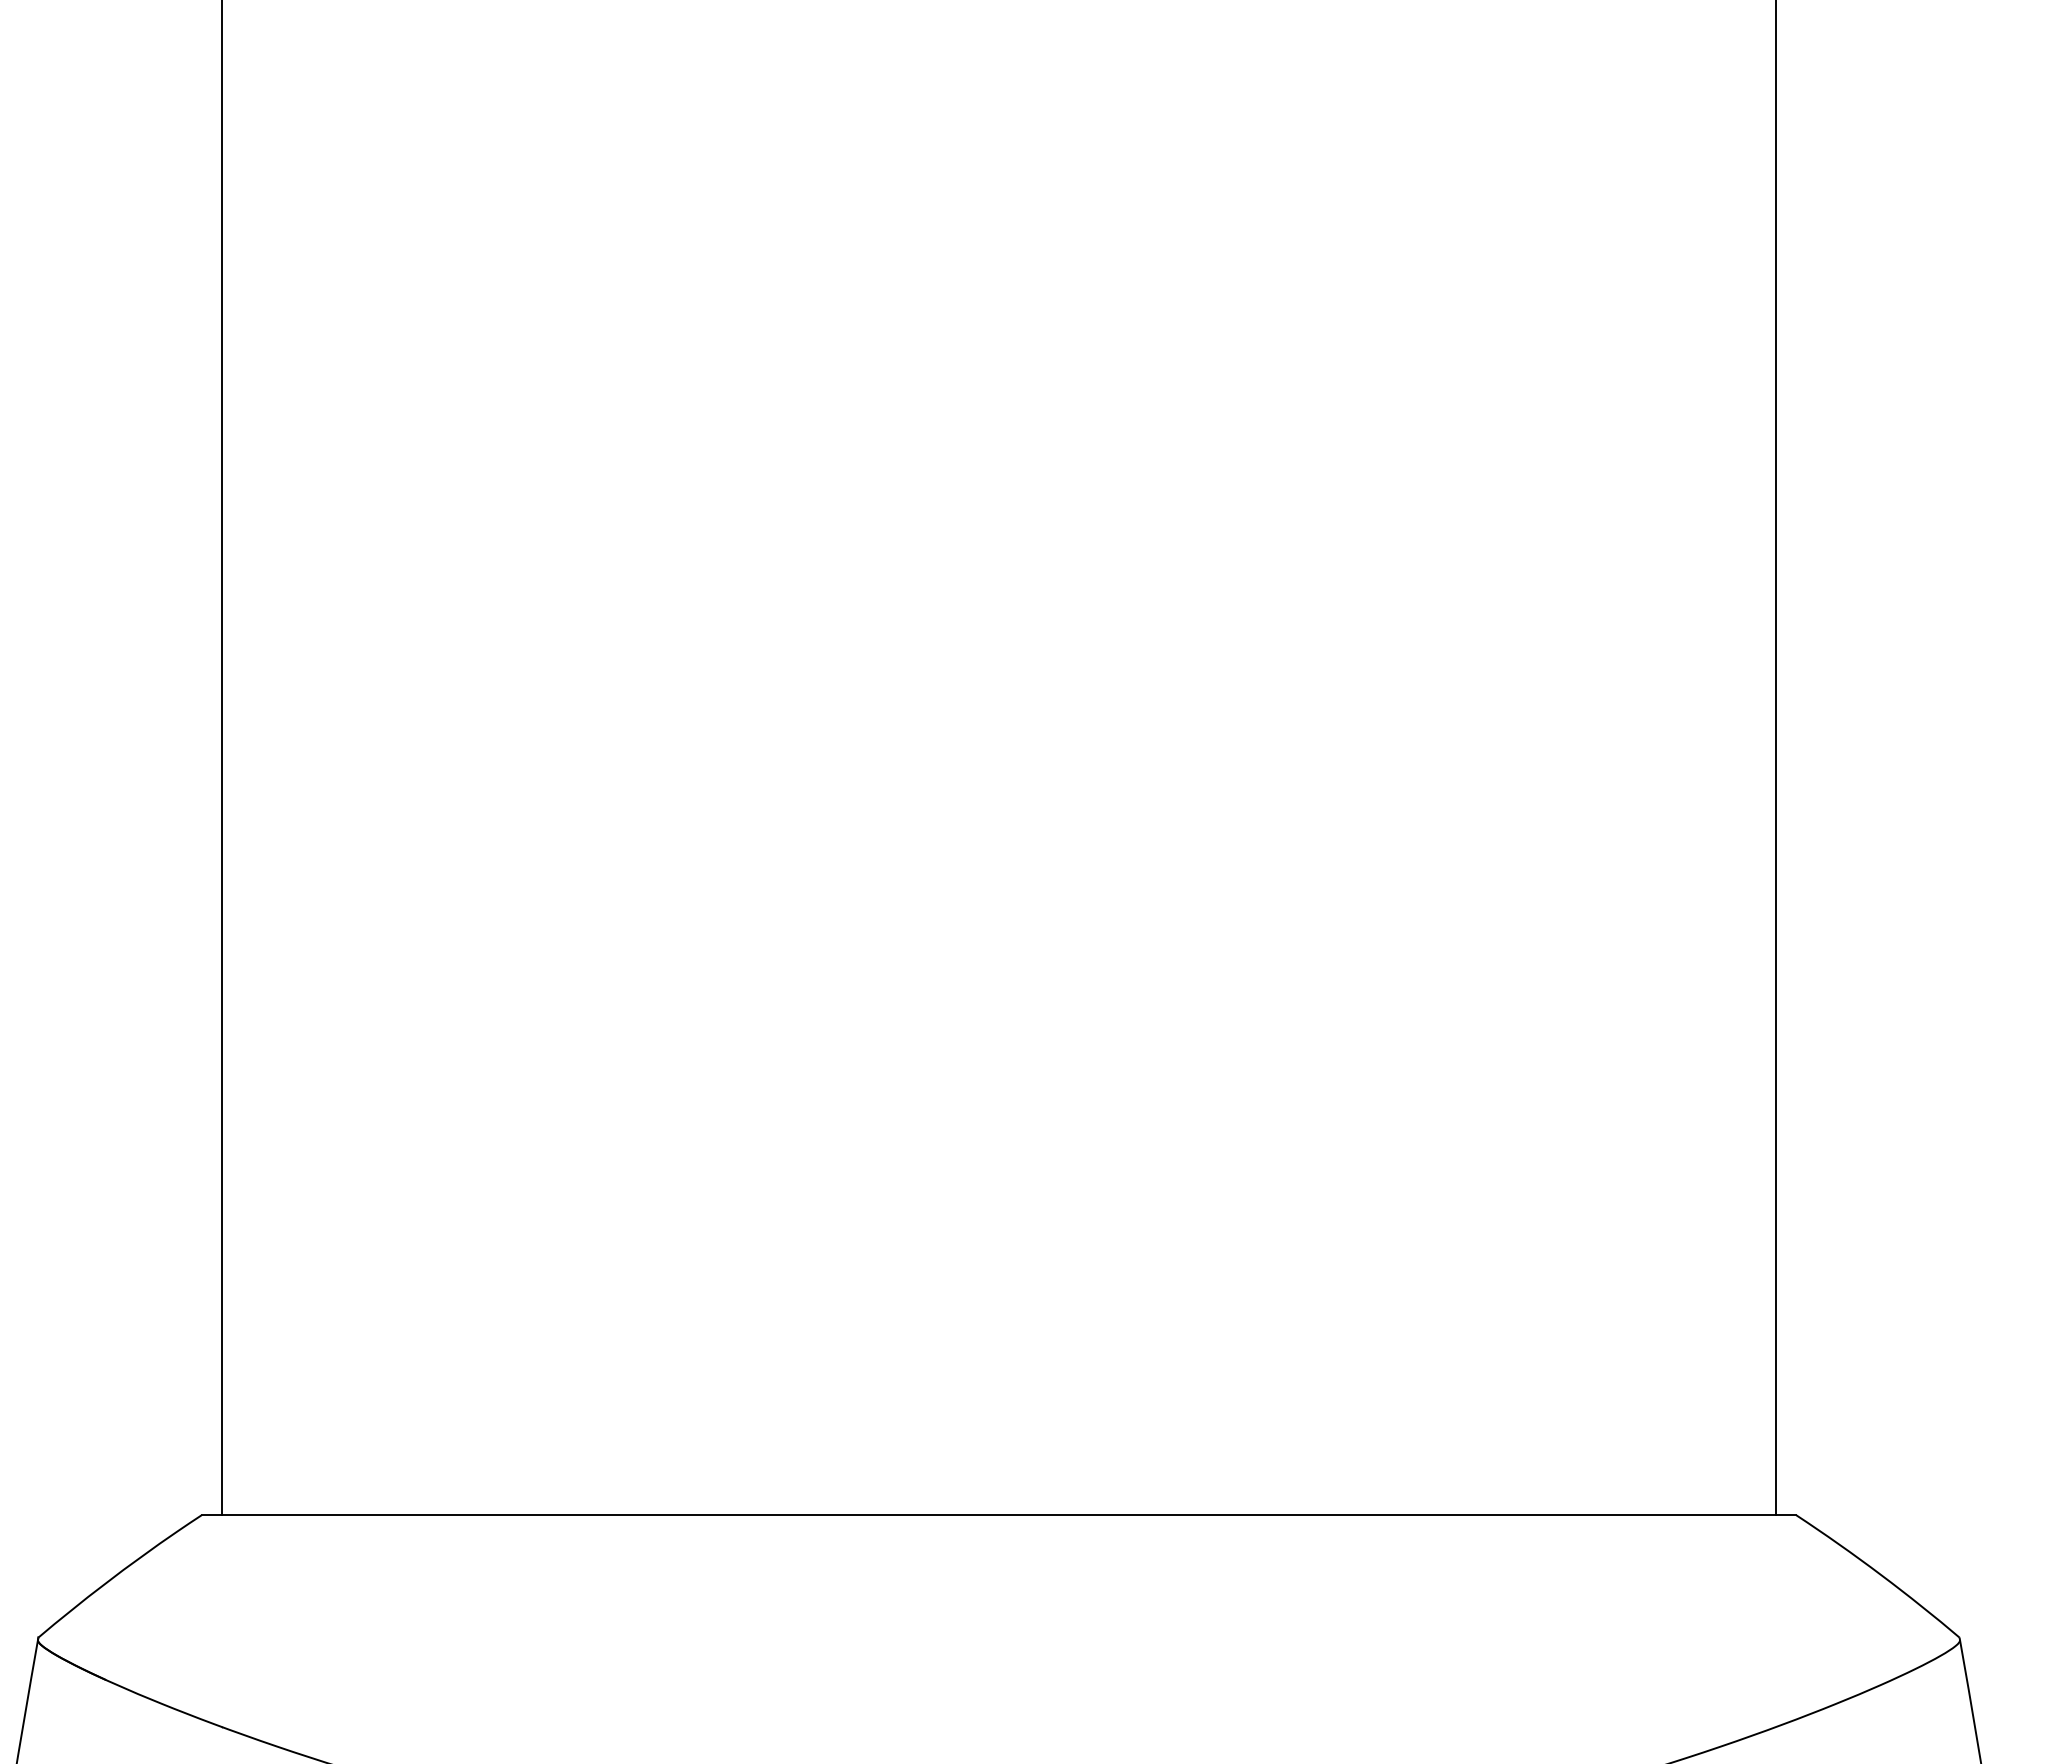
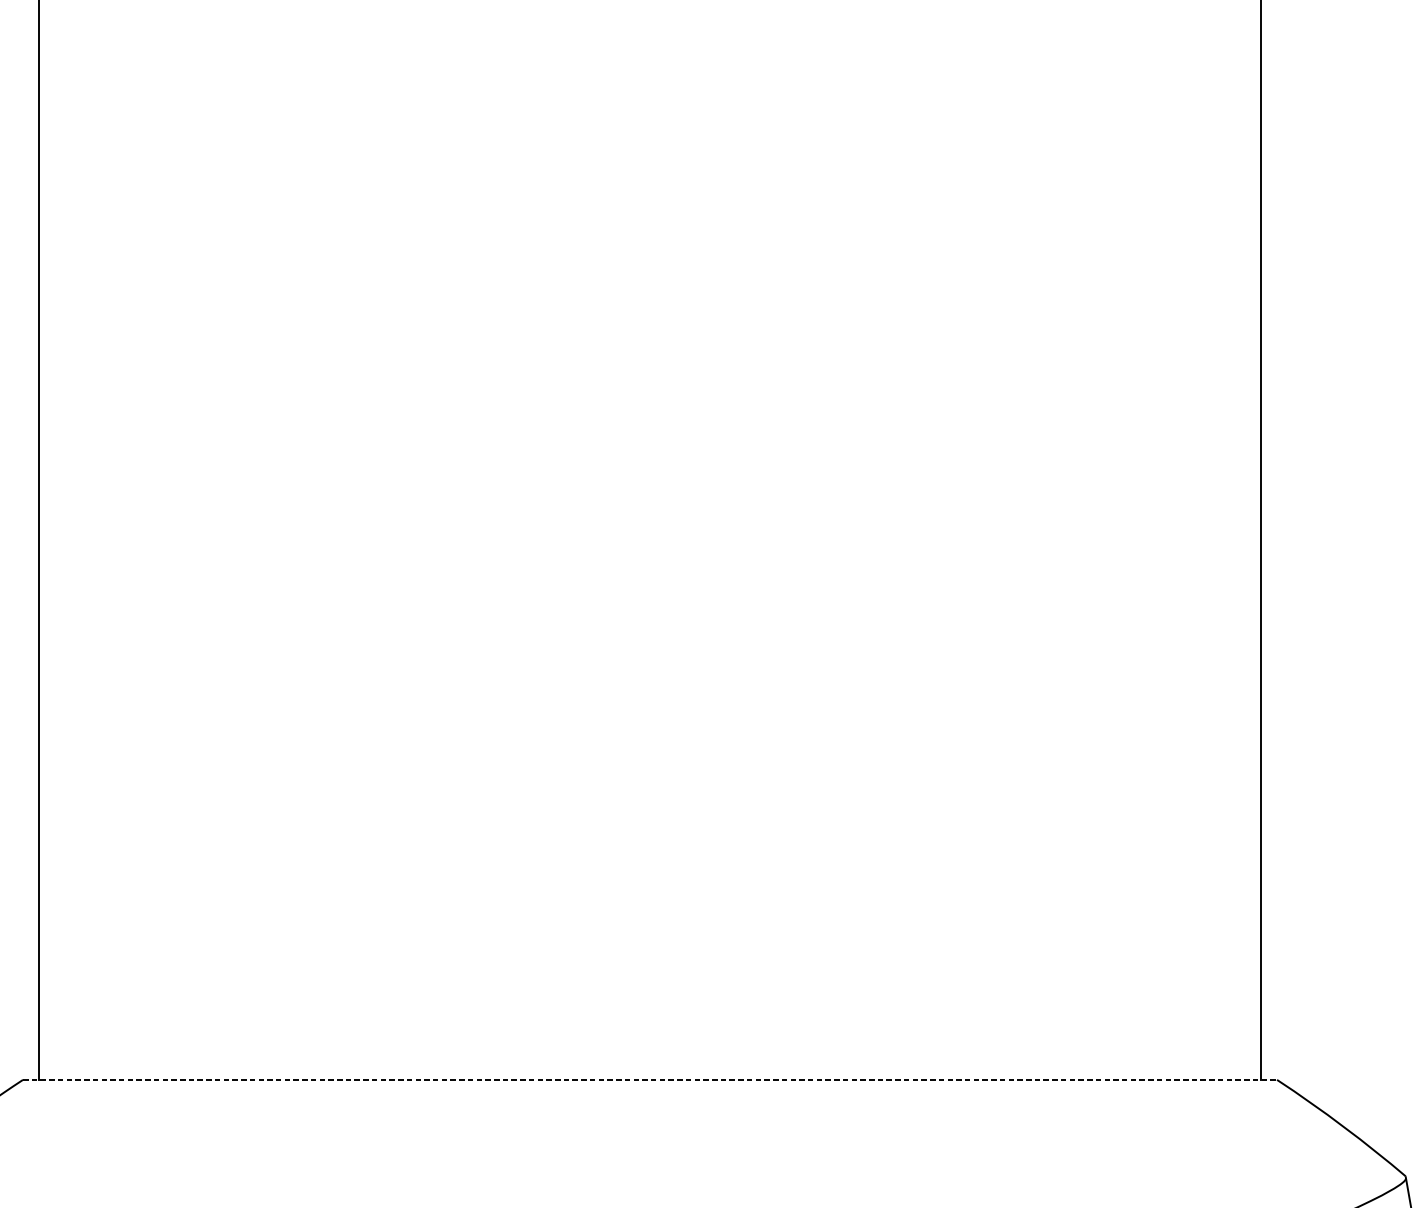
line: (999, 1515) -> (650, 1080), solid -> dashed

